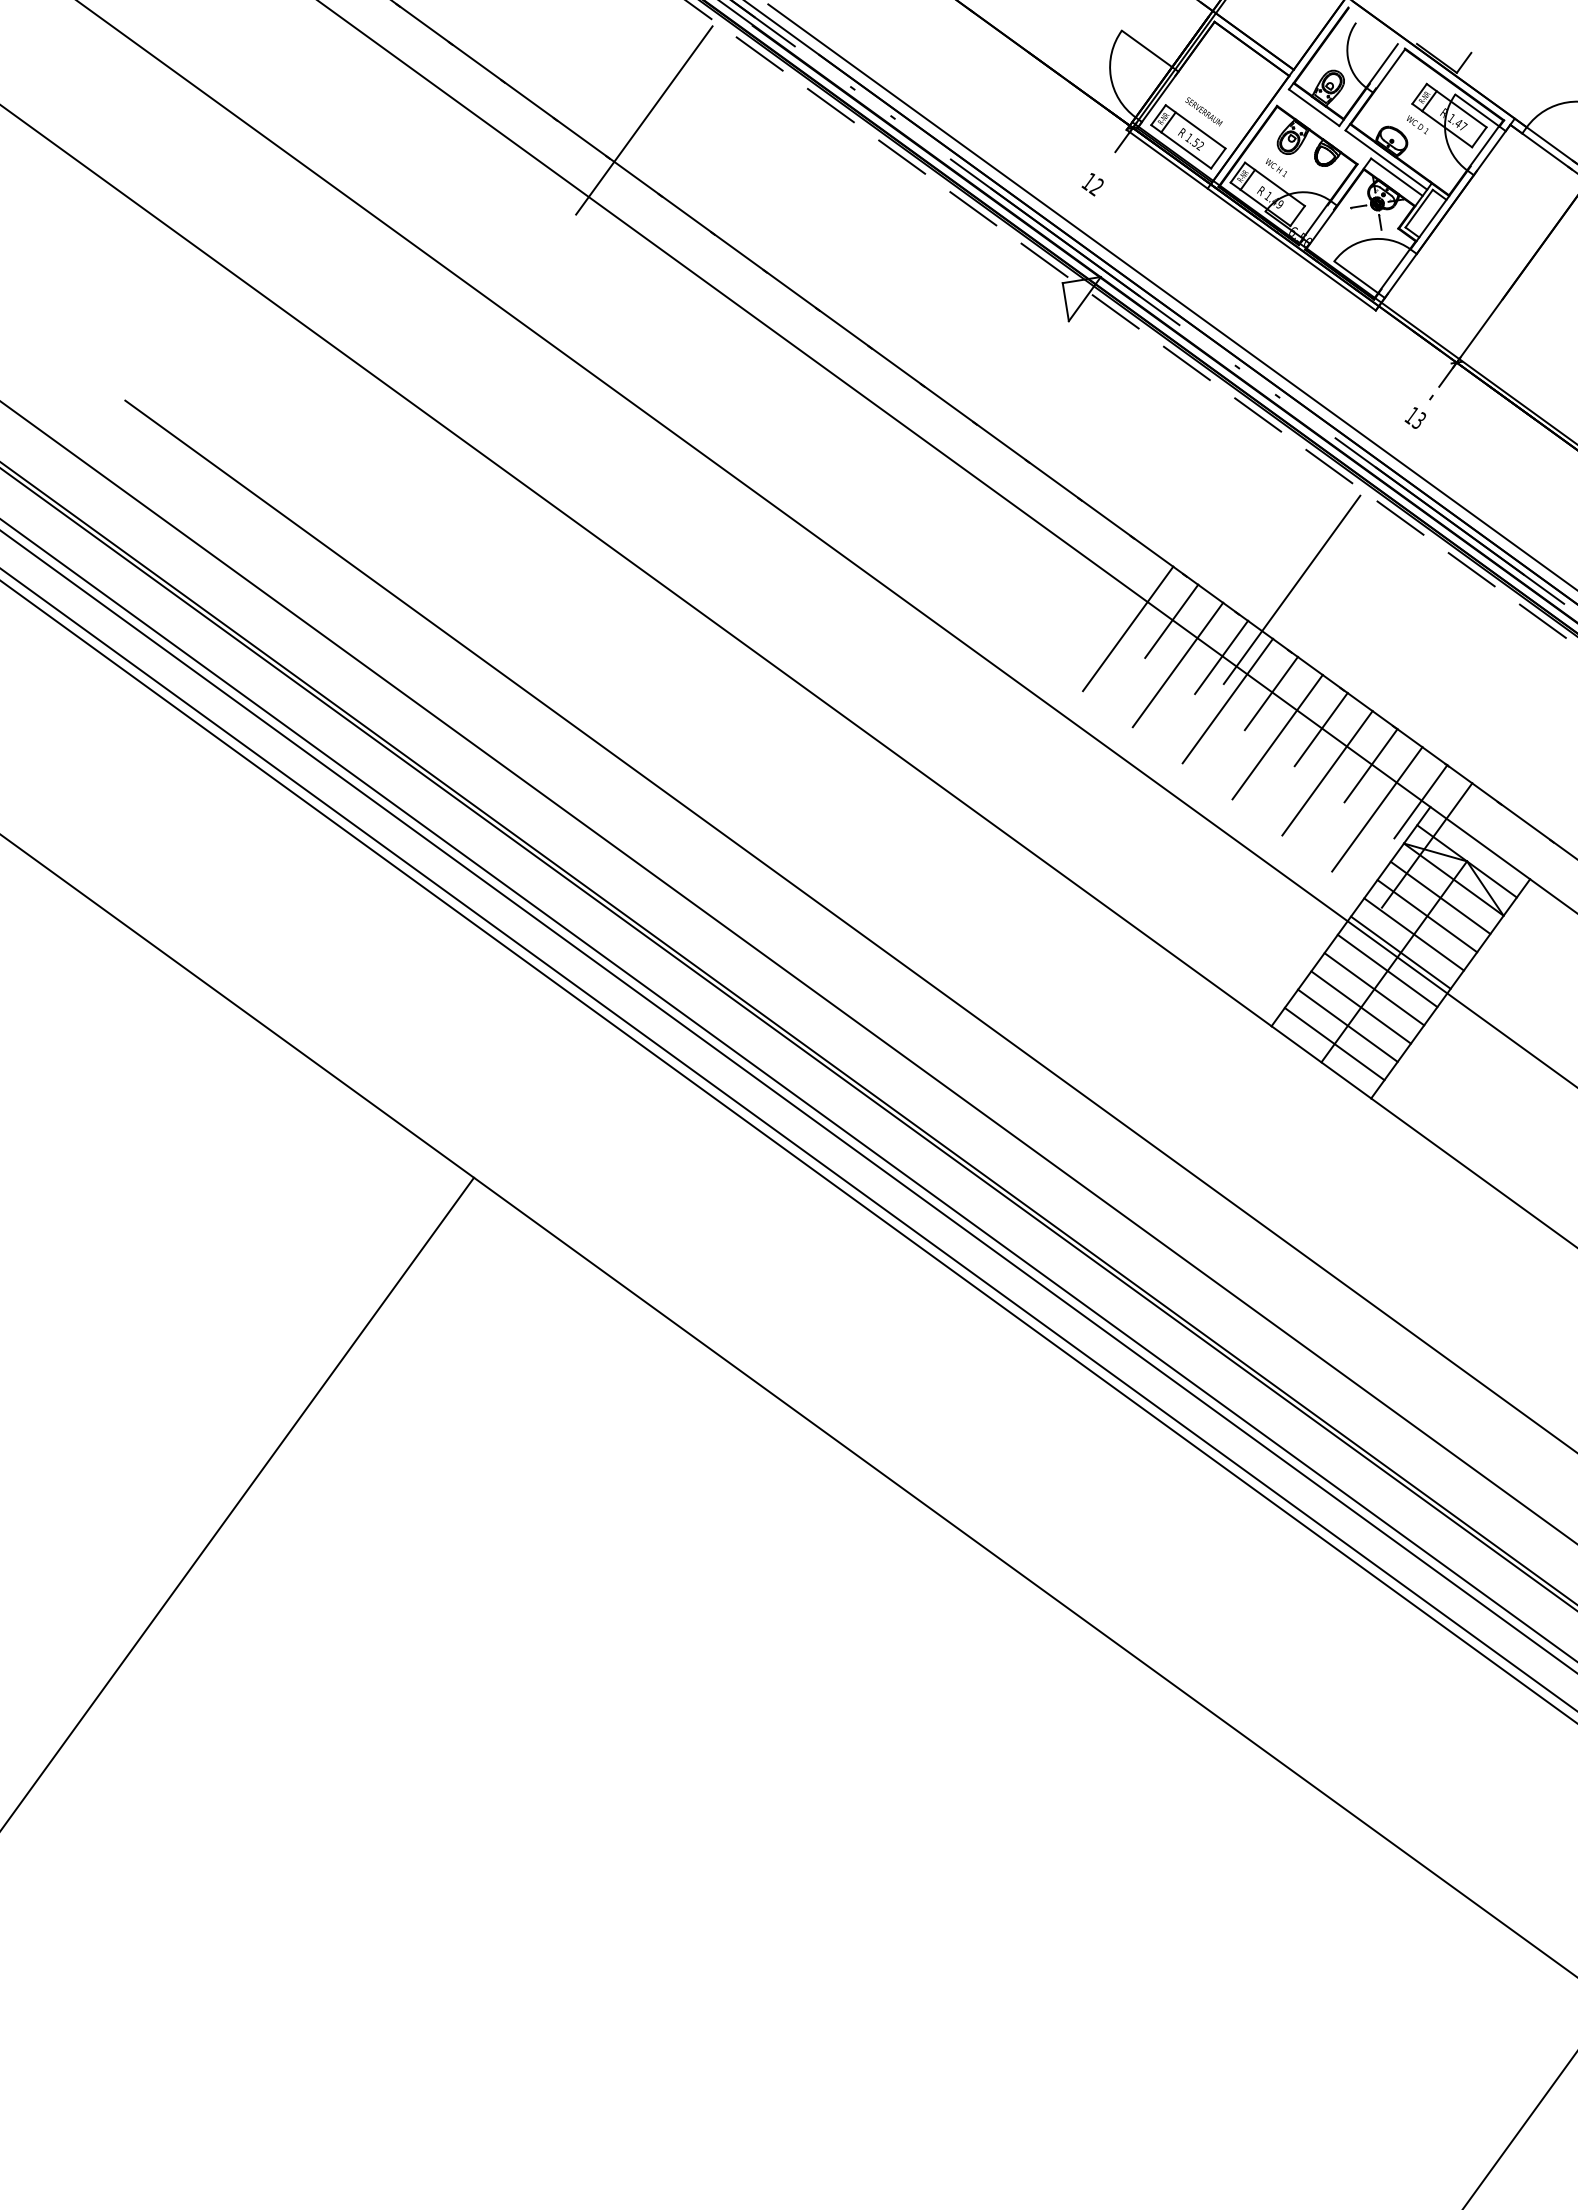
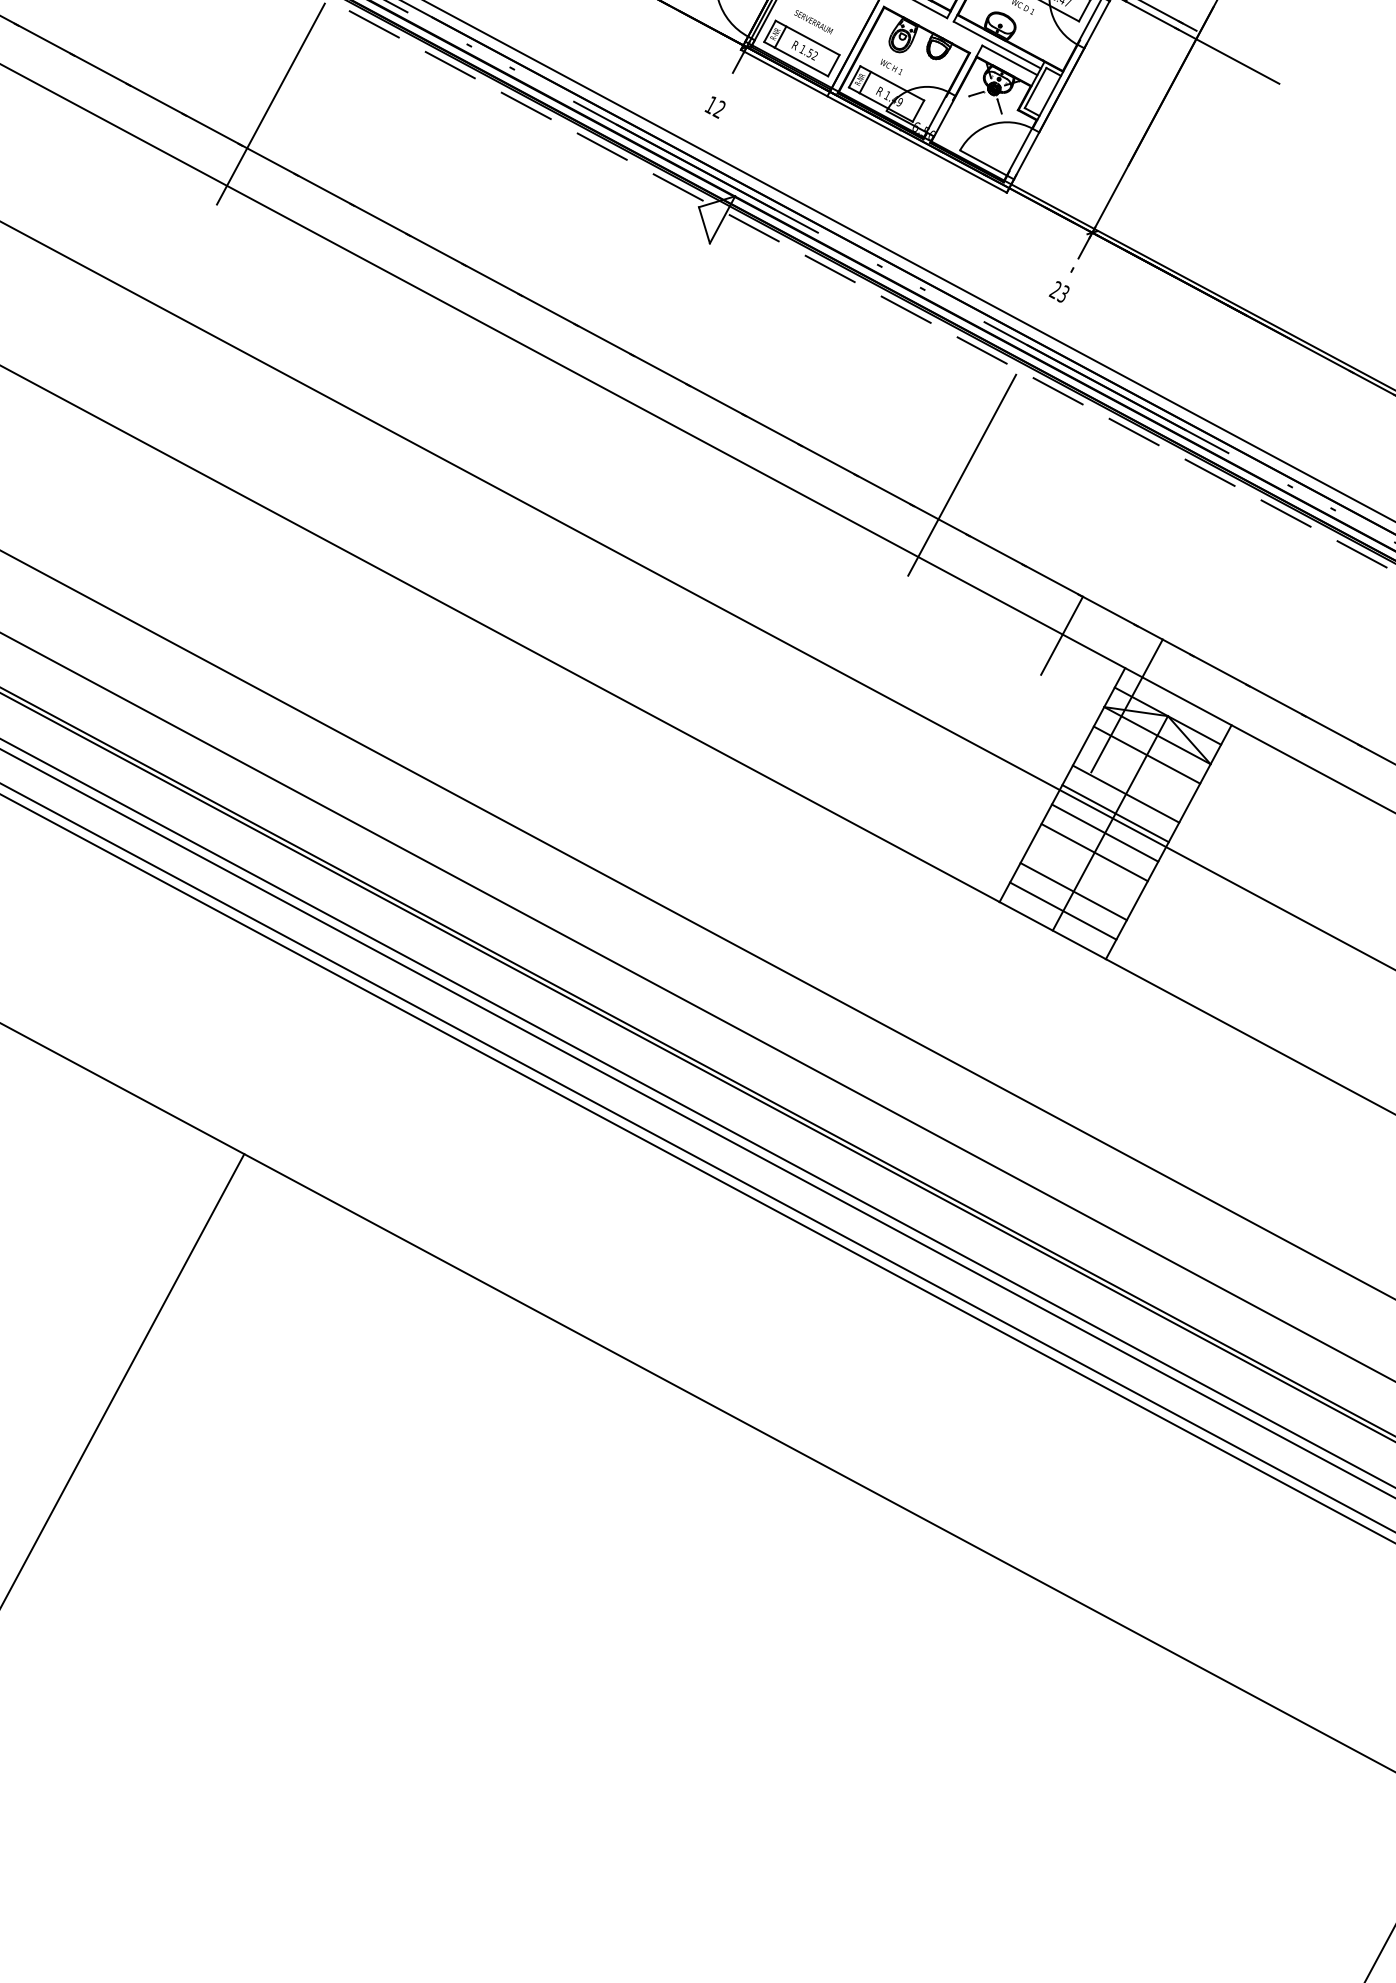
text: (1411, 415) -> (1055, 290), 13 -> 23
line: (1171, 620) -> (849, 520), removed
line: (1128, 628) -> (808, 534), removed
line: (1221, 657) -> (902, 550), removed
line: (1177, 664) -> (860, 562), removed
line: (1271, 693) -> (955, 578), removed
line: (1227, 700) -> (913, 591), removed
line: (1320, 729) -> (1008, 607), removed
line: (1277, 736) -> (967, 619), removed
line: (1327, 773) -> (1020, 649), removed
line: (1420, 801) -> (1114, 664), removed
line: (1377, 809) -> (1074, 677), removed
line: (1427, 916) -> (1136, 774), removed
line: (1360, 1007) -> (1083, 872), removed

